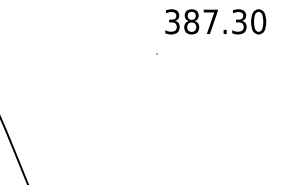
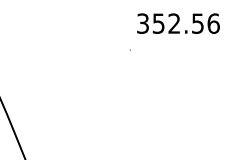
text: (224, 21) -> (185, 23), 387.30 -> 352.56

